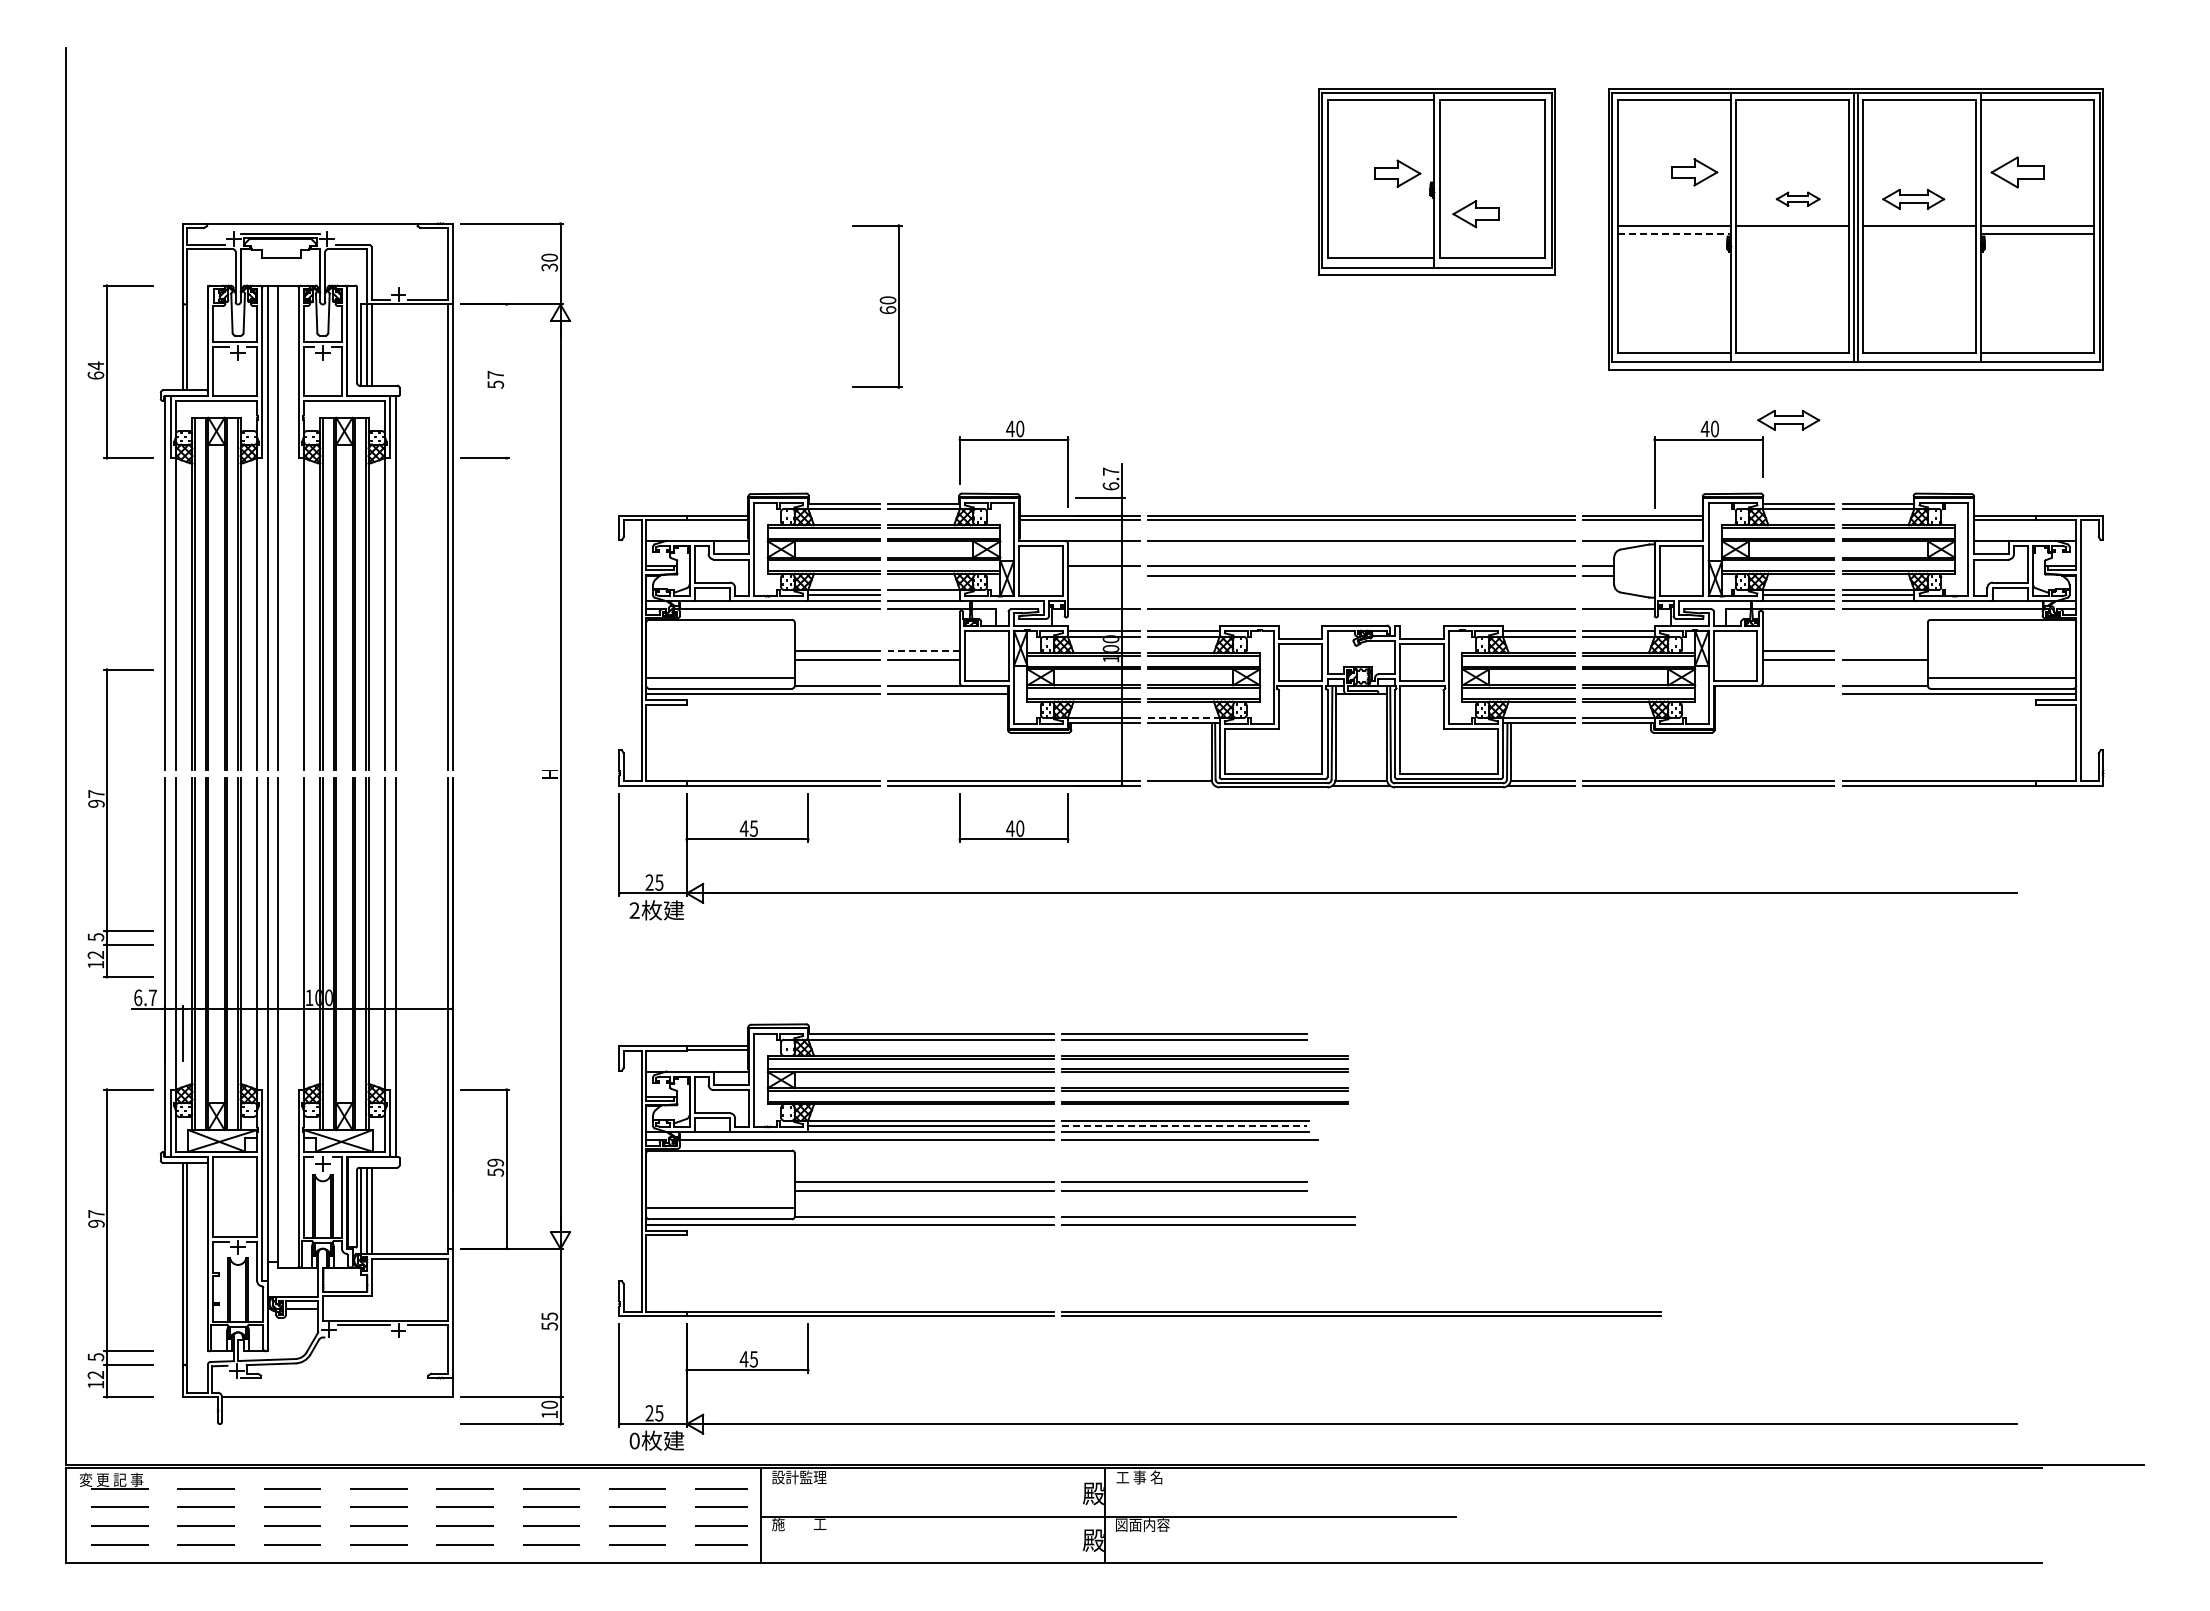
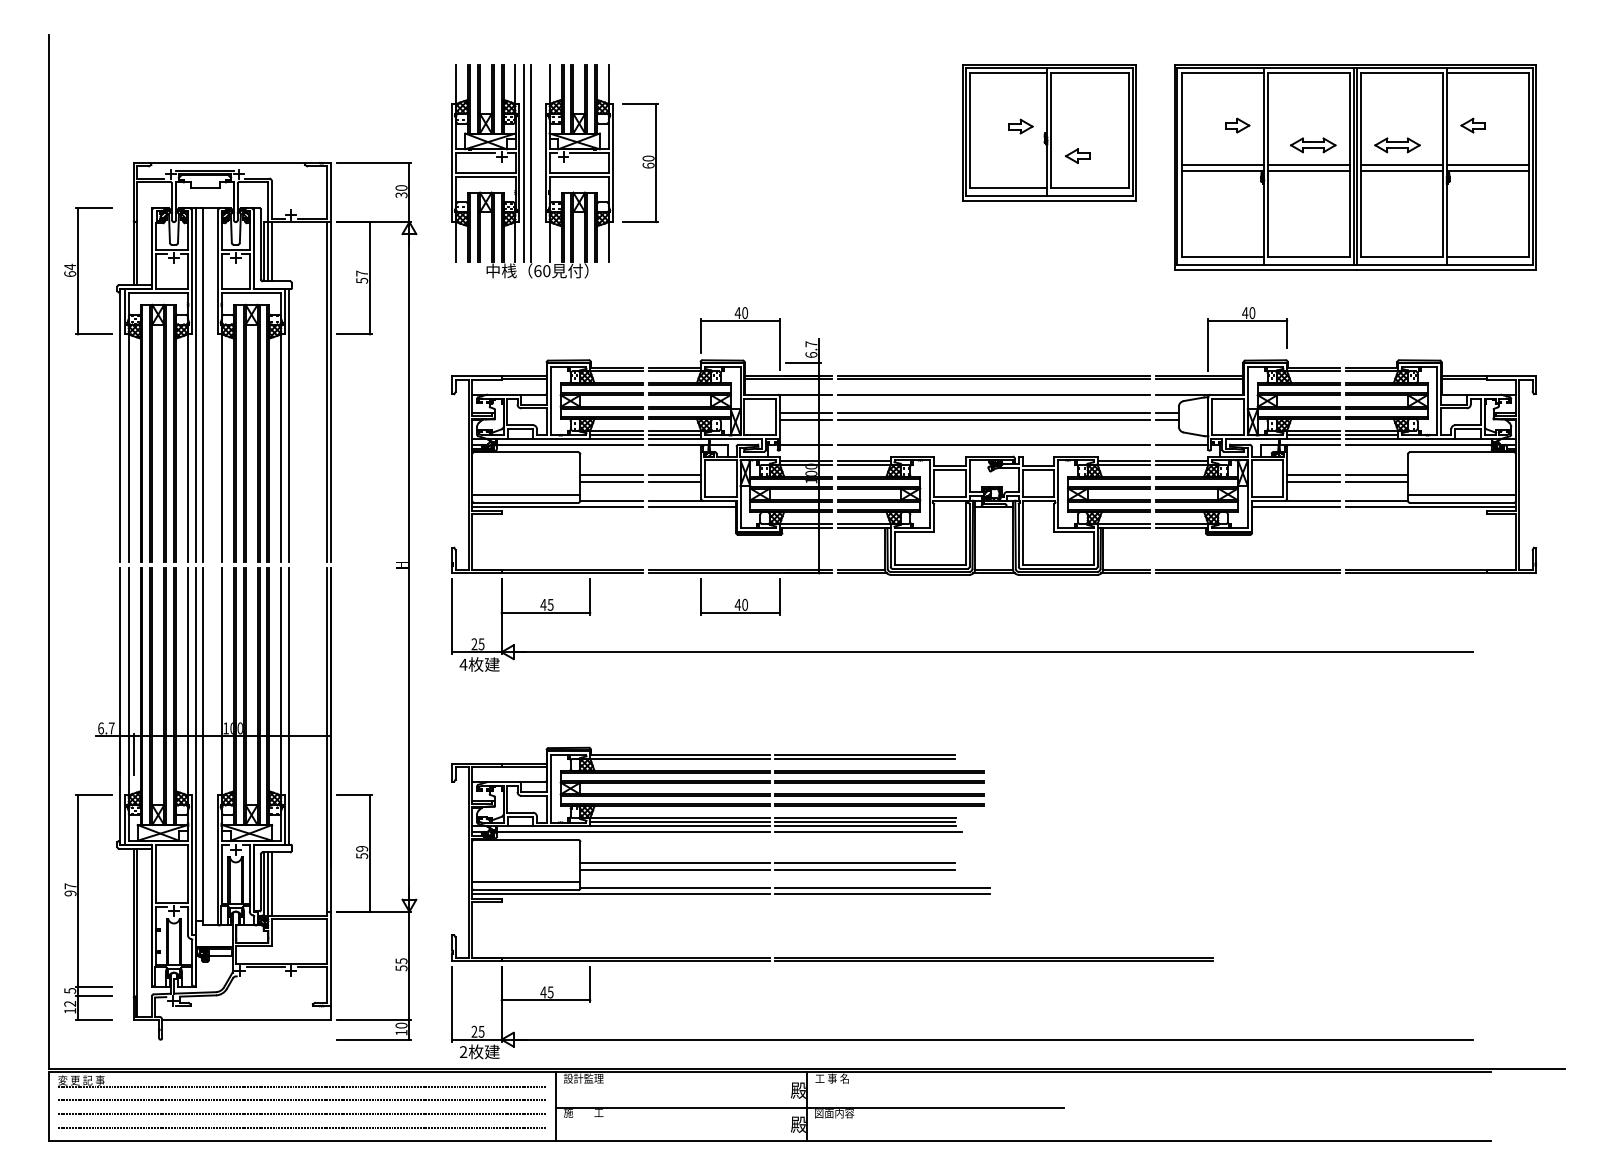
part: (1694, 171) -> (1237, 125), size x0.71
part: (2017, 171) -> (1473, 125), size x0.62
part: (1397, 173) -> (1020, 126), size x0.71
part: (1797, 198) -> (1312, 144), size x1.43
part: (1475, 213) -> (1077, 155), size x0.71
part: (728, 234) -> (532, 171), added
line: (1675, 234) -> (1223, 171), dashed -> solid
line: (1792, 234) -> (1309, 171), added
line: (1919, 234) -> (1401, 171), added
part: (877, 306) -> (640, 163), moved
line: (506, 381) -> (369, 278), added
part: (1788, 419) -> (1306, 306), removed
line: (1103, 575) -> (805, 420), added
line: (923, 595) -> (674, 434), added
line: (924, 651) -> (675, 475), dashed -> solid
line: (1884, 651) -> (1376, 475), added
line: (1774, 694) -> (1295, 506), added
line: (1184, 717) -> (865, 523), dashed -> solid
line: (1180, 785) -> (862, 573), added
part: (107, 823) -> (78, 601), removed
text: (634, 910) -> (463, 664), 2 -> 4
line: (1184, 1126) -> (865, 822), dashed -> solid
text: (634, 1440) -> (463, 1051), 0 -> 2

